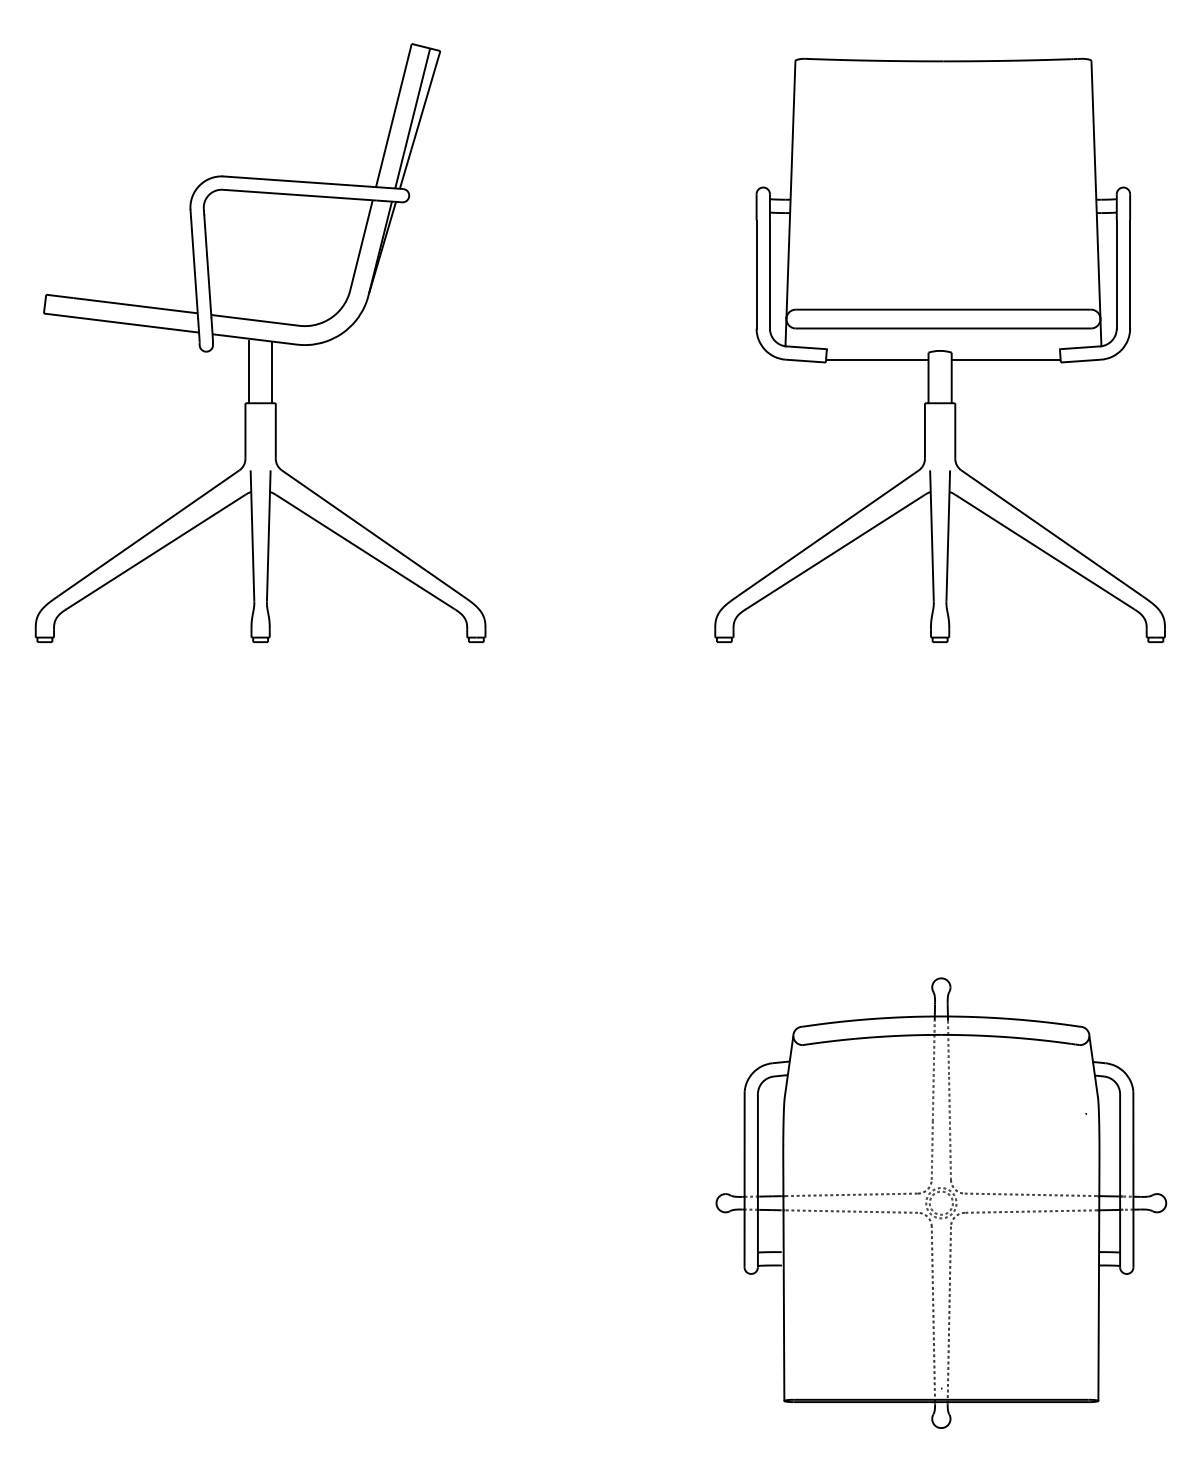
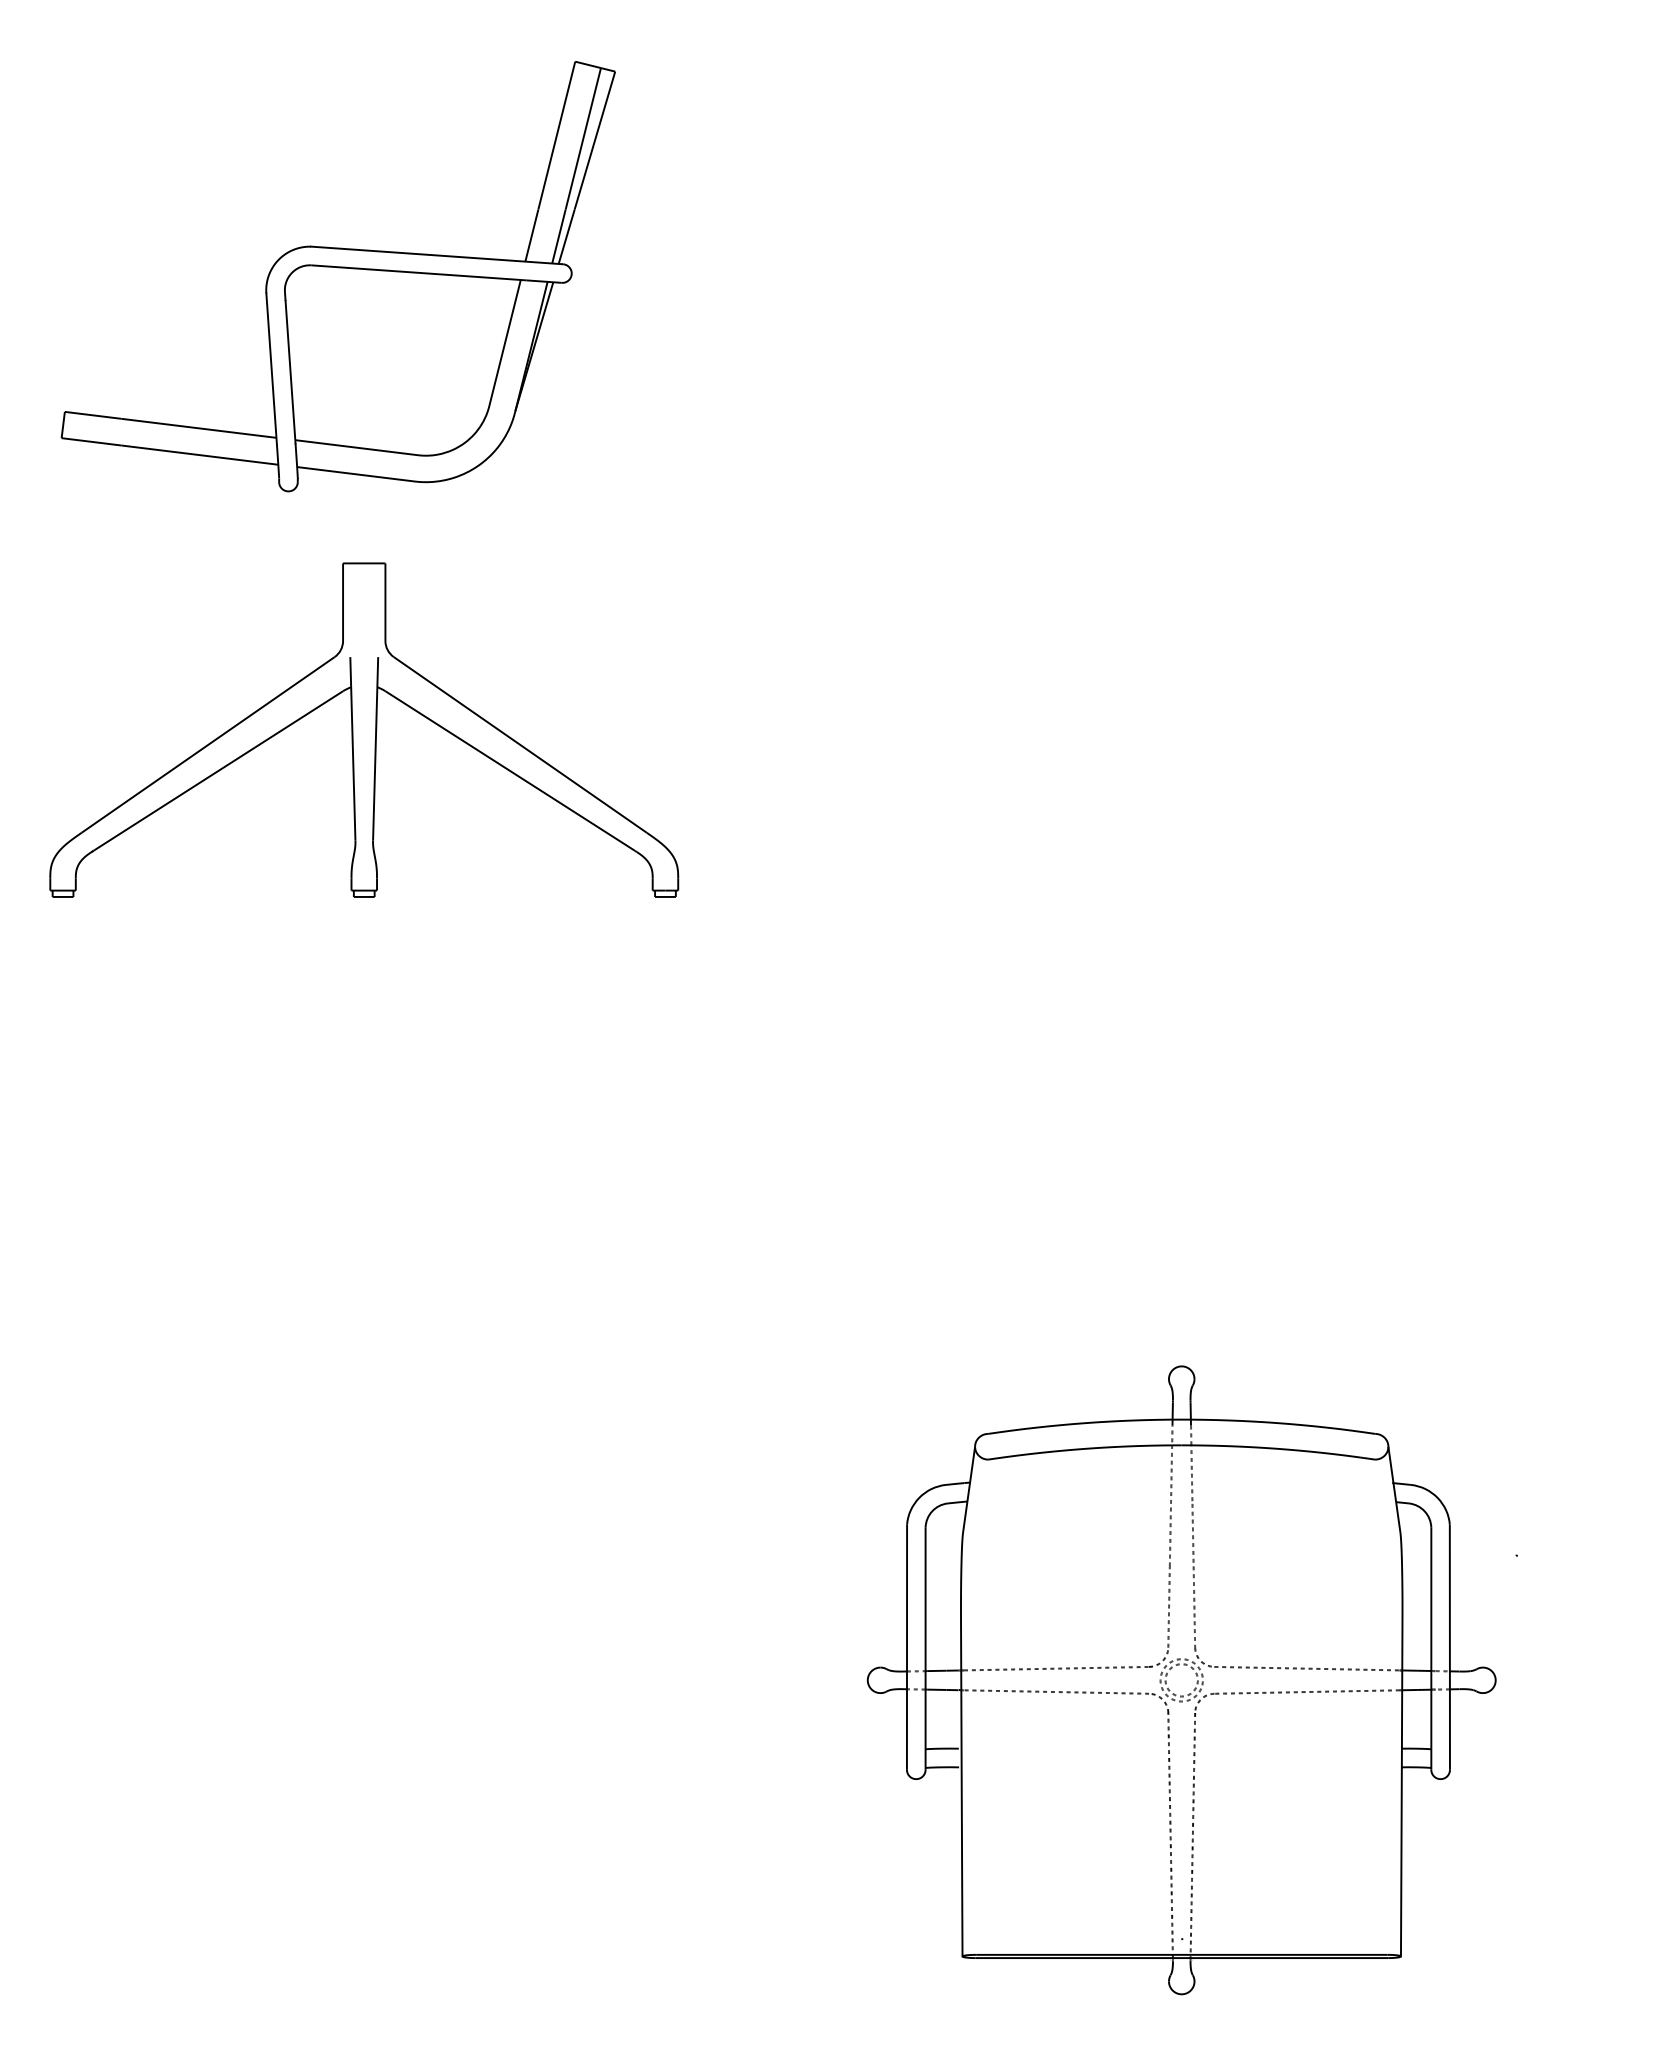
part: (939, 350) -> (1312, 489), removed
line: (249, 371) -> (348, 519), removed
line: (272, 372) -> (380, 520), removed
part: (941, 1203) -> (1181, 1680), moved

